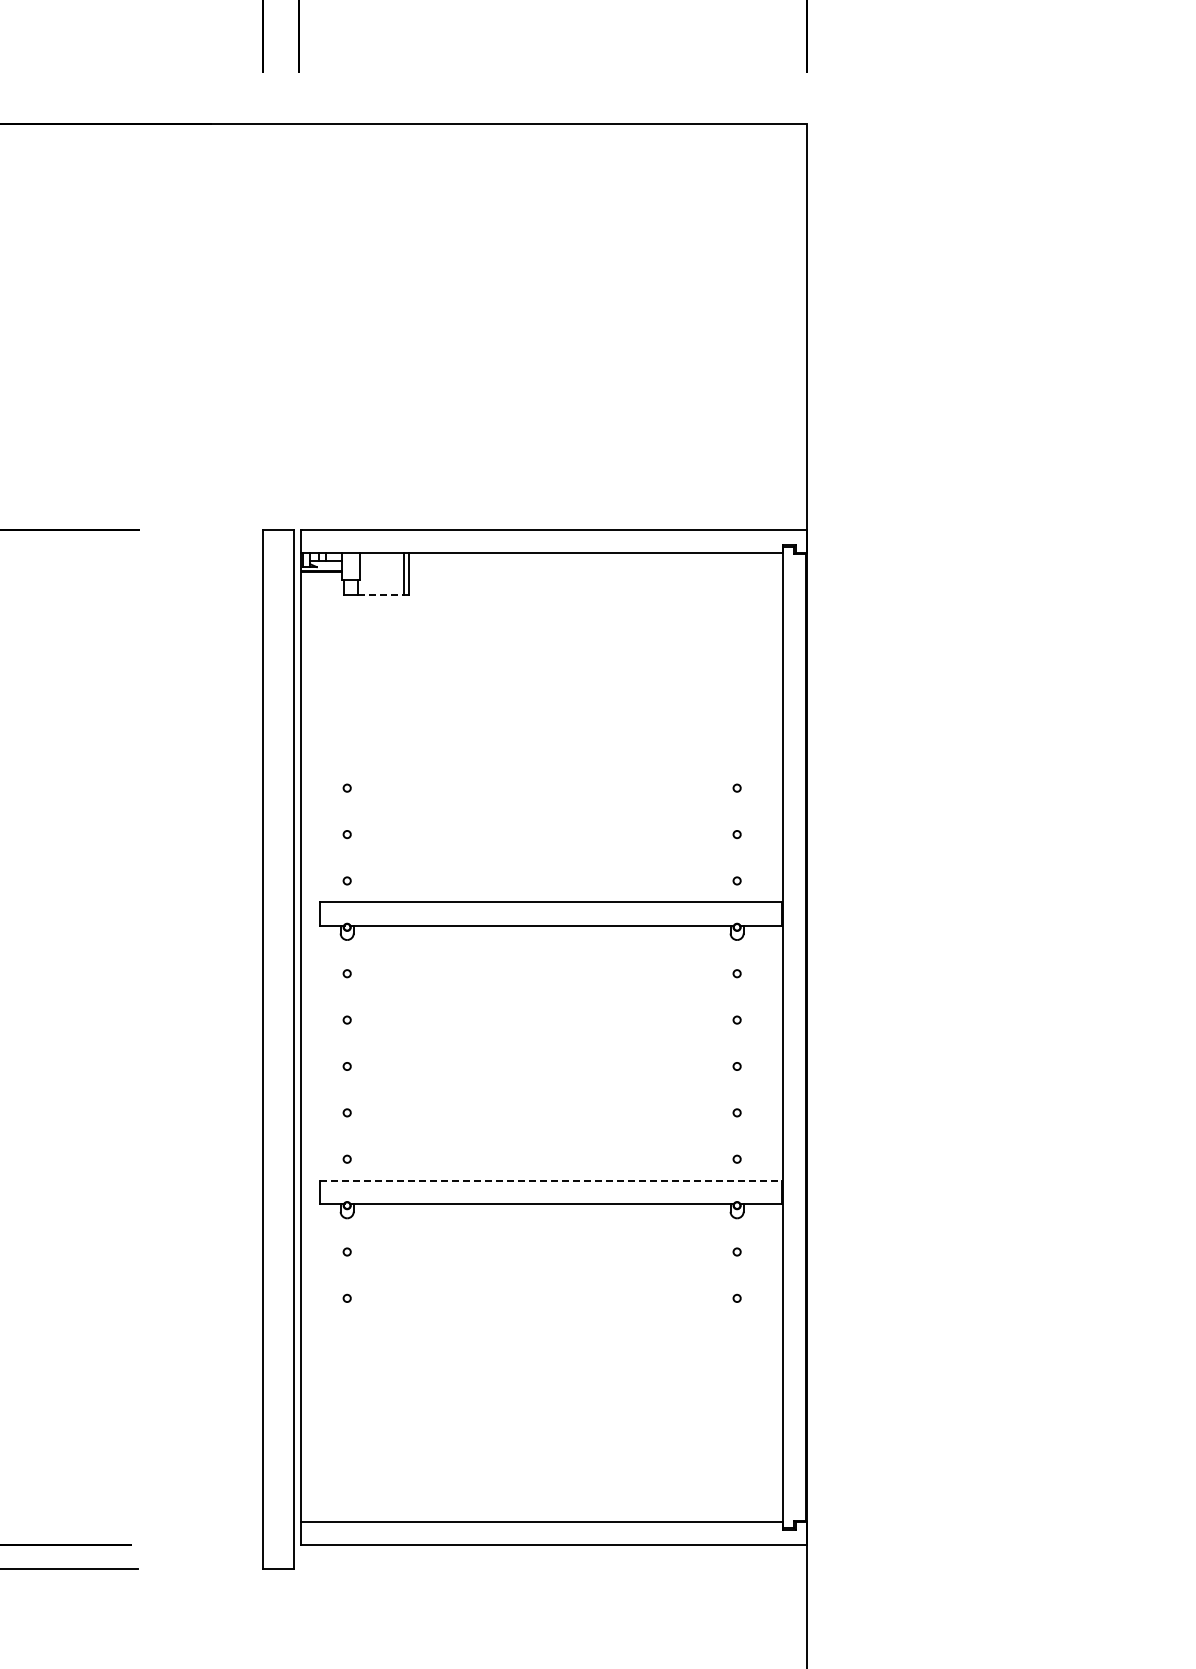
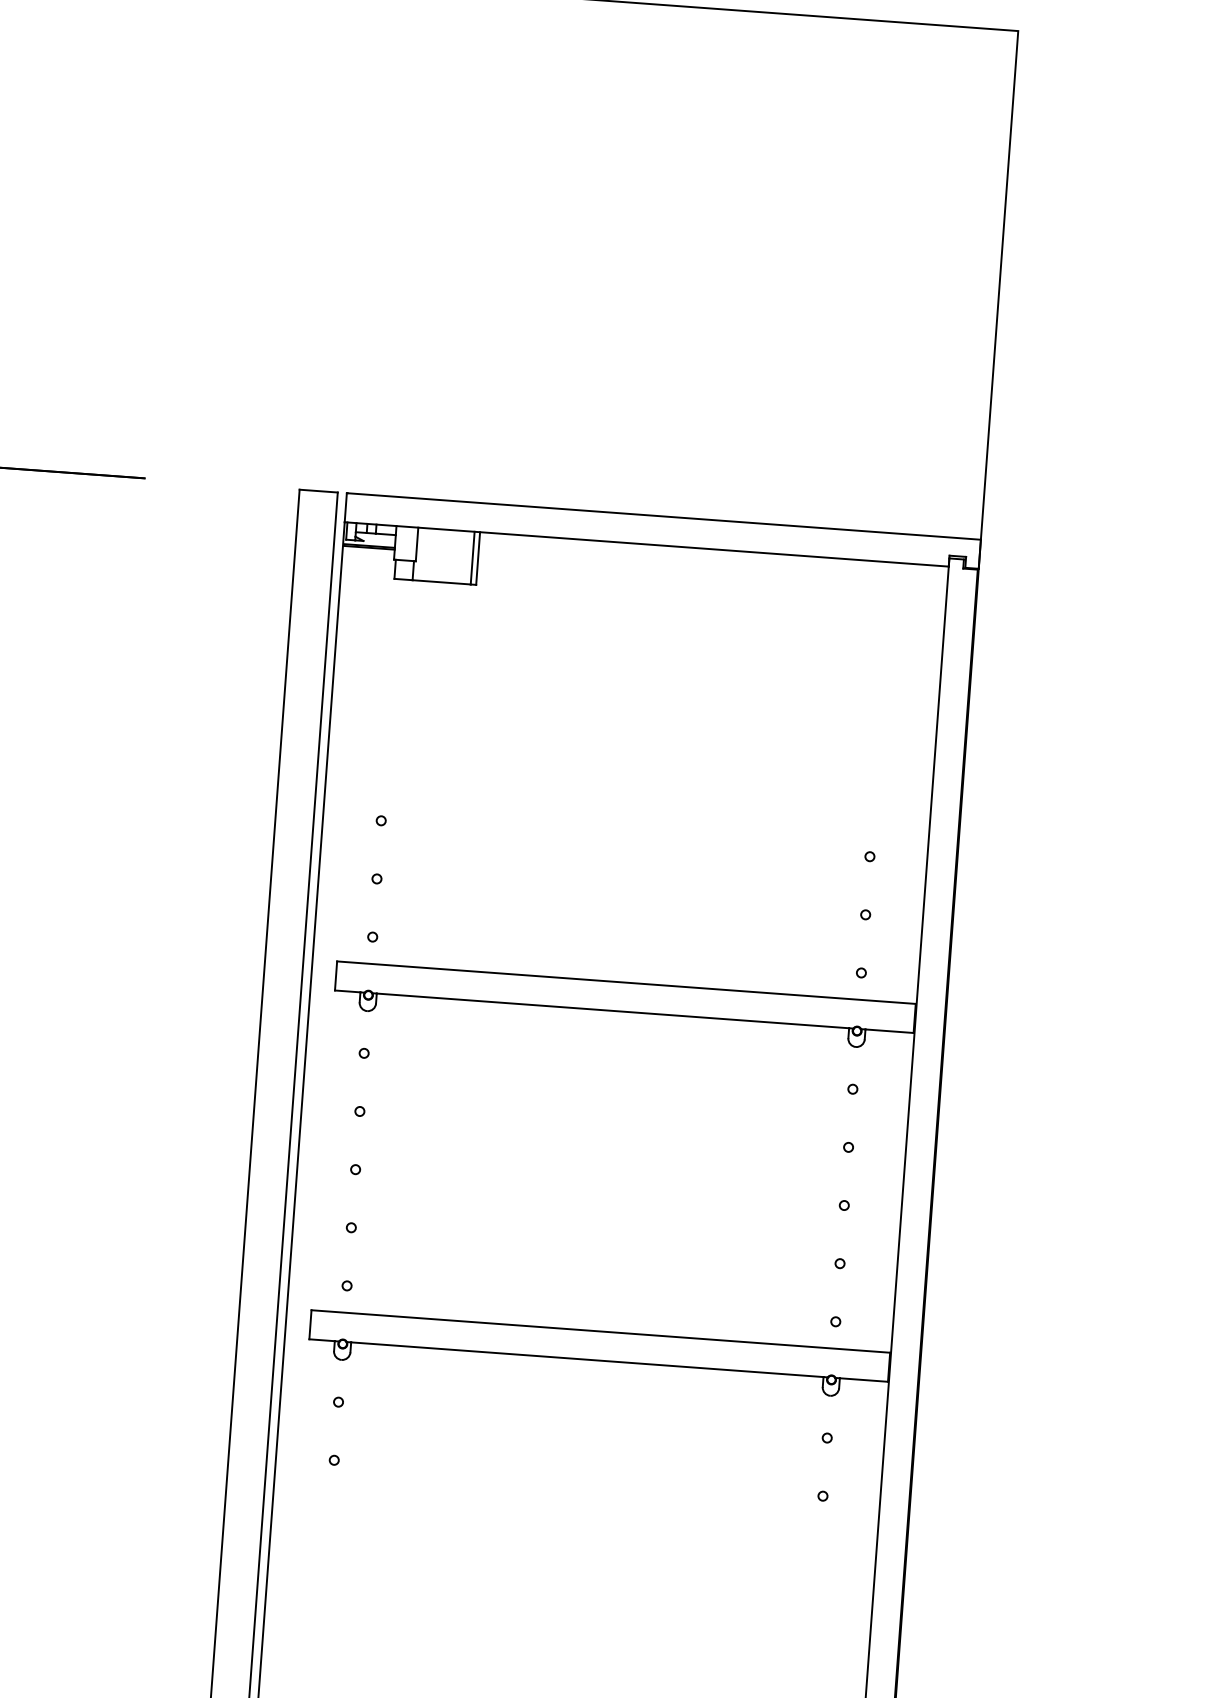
line: (381, 595) -> (441, 582), dashed -> solid
line: (551, 1180) -> (601, 1331), dashed -> solid

